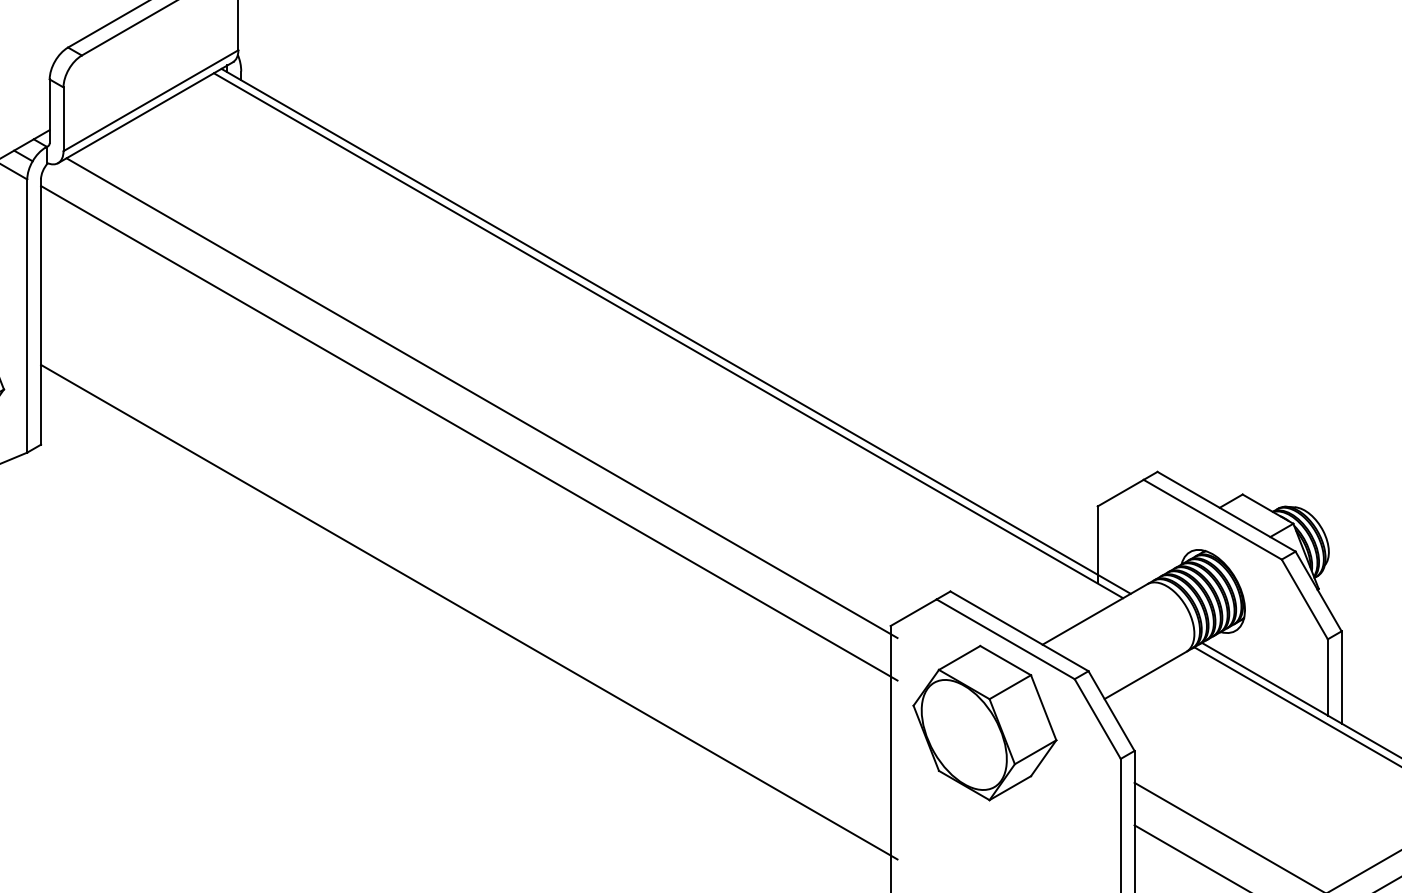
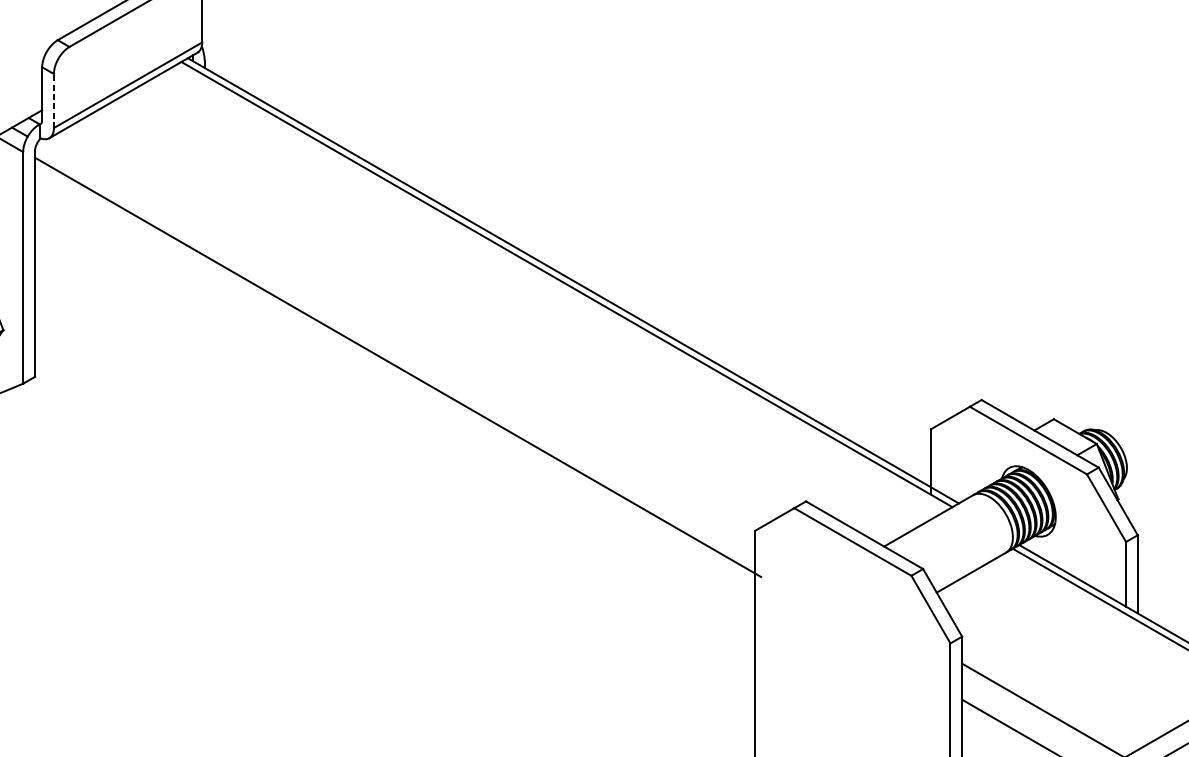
line: (63, 119) -> (53, 101), solid -> dashed
line: (481, 398) -> (408, 337), removed
line: (469, 611) -> (398, 518), removed
part: (984, 722) -> (834, 612), removed

